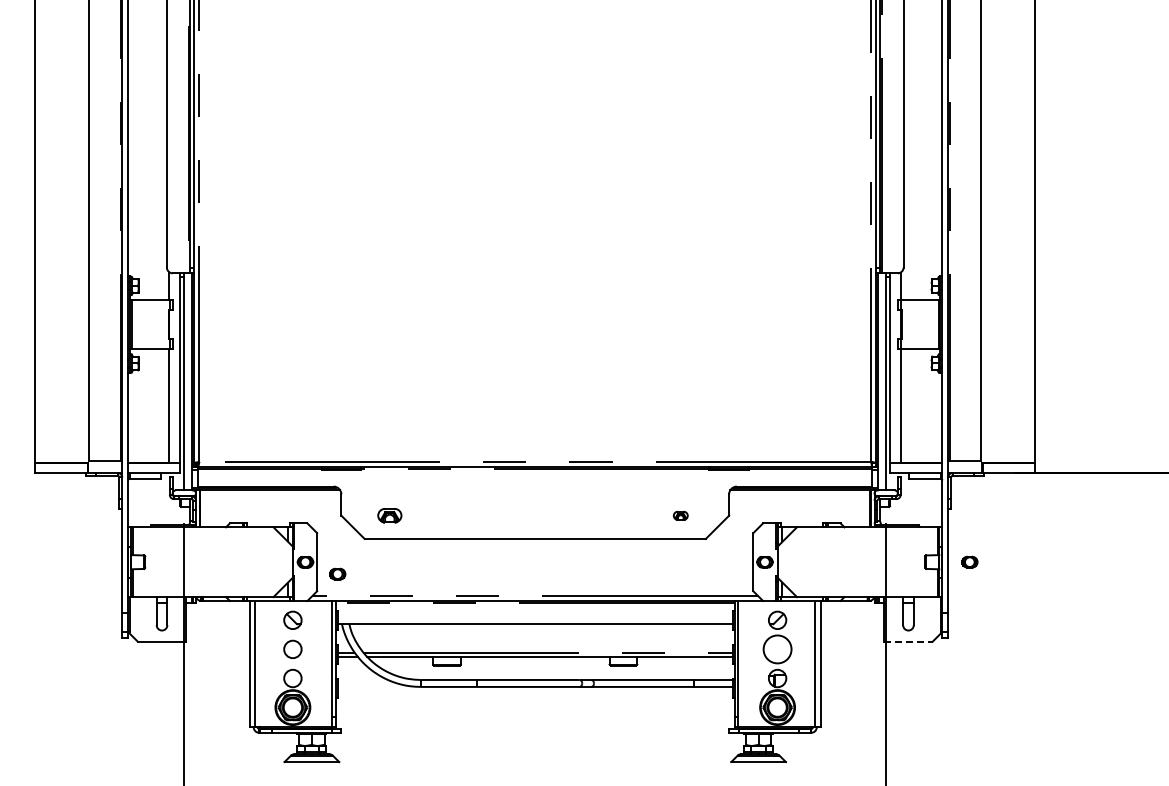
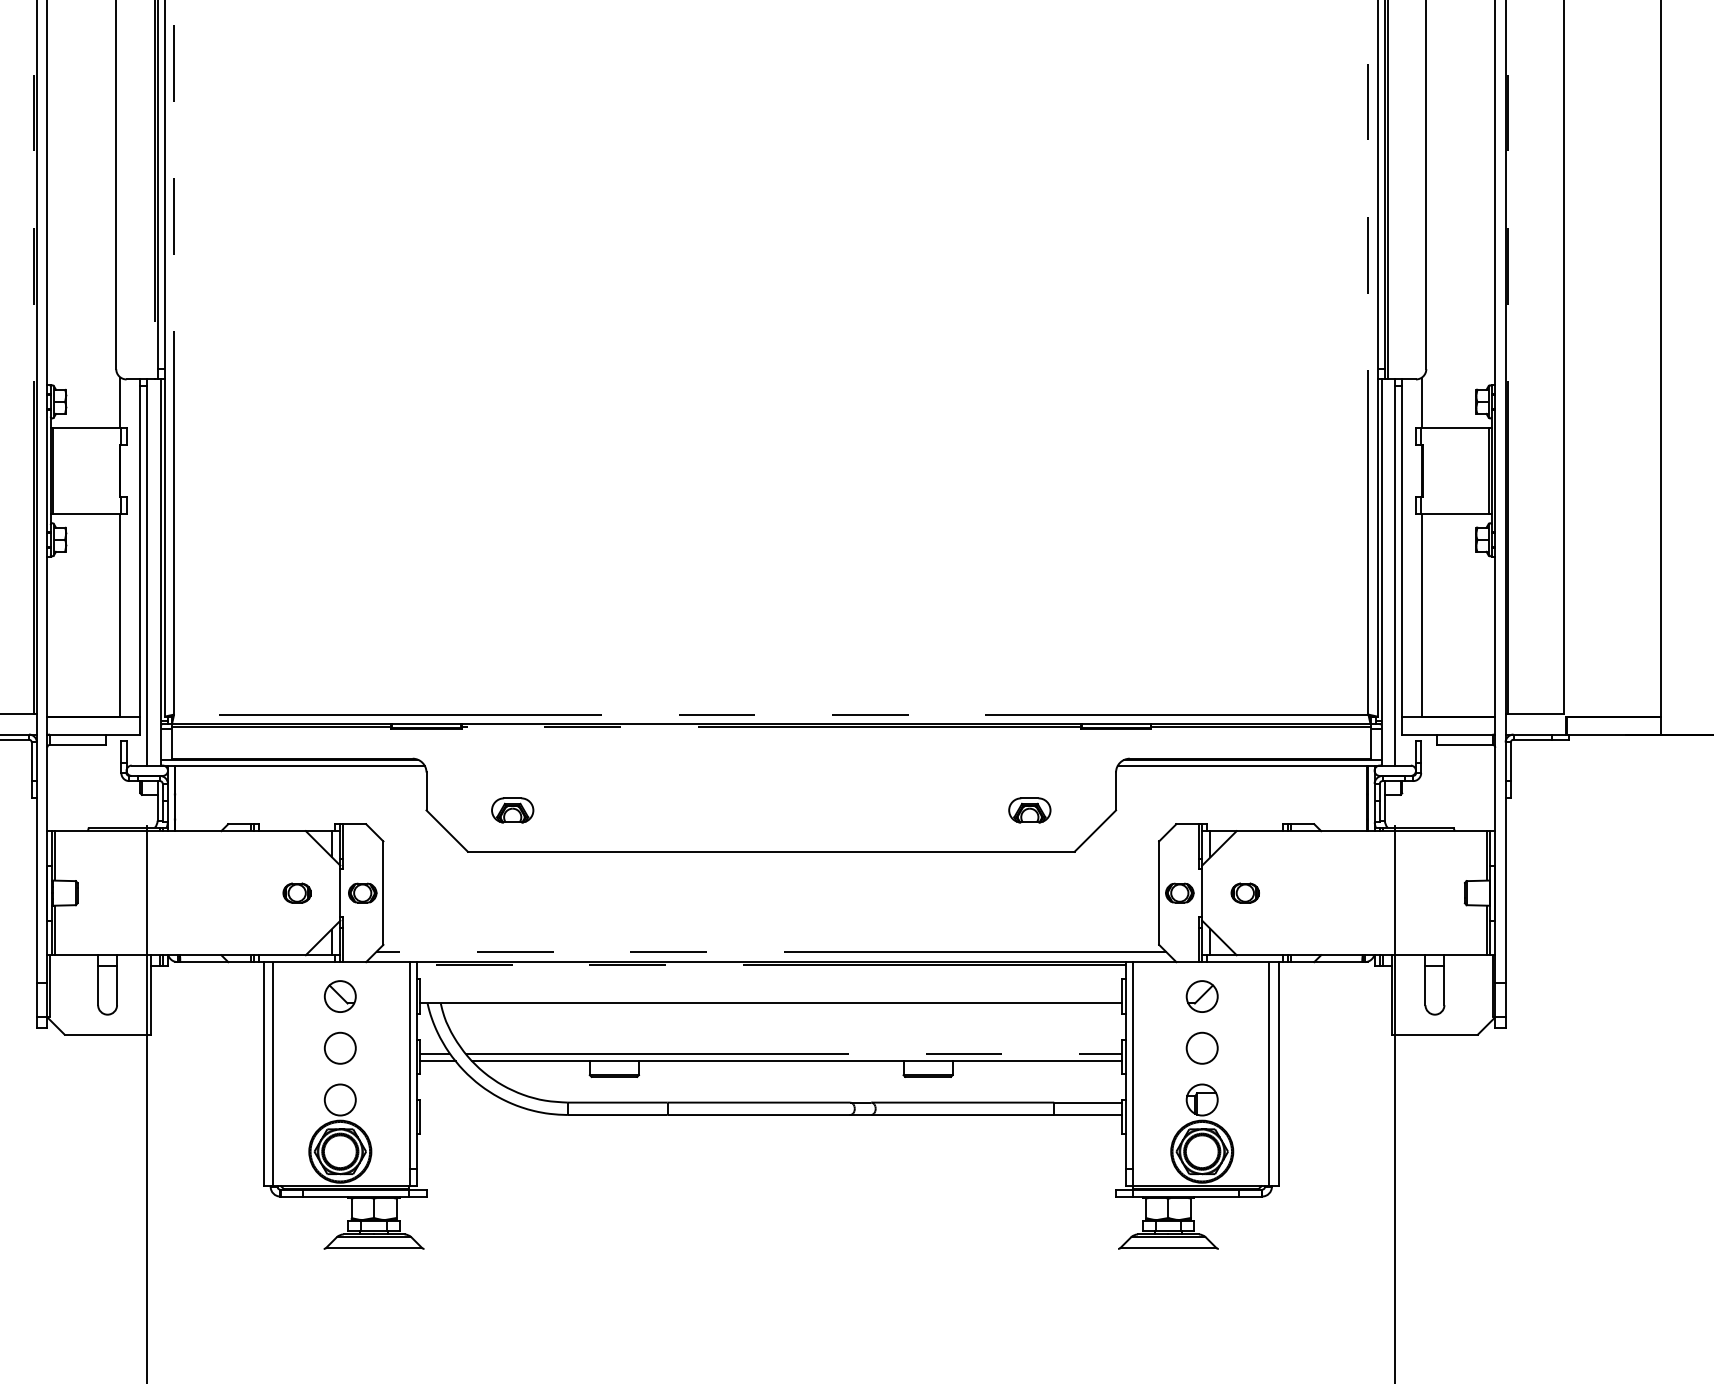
part: (680, 515) -> (1029, 810), size x1.67
part: (969, 561) -> (1244, 891), moved
part: (337, 573) -> (296, 891), moved
line: (908, 641) -> (1435, 1034), dashed -> solid
circle: (777, 649) -> (1202, 1048), size x0.62

